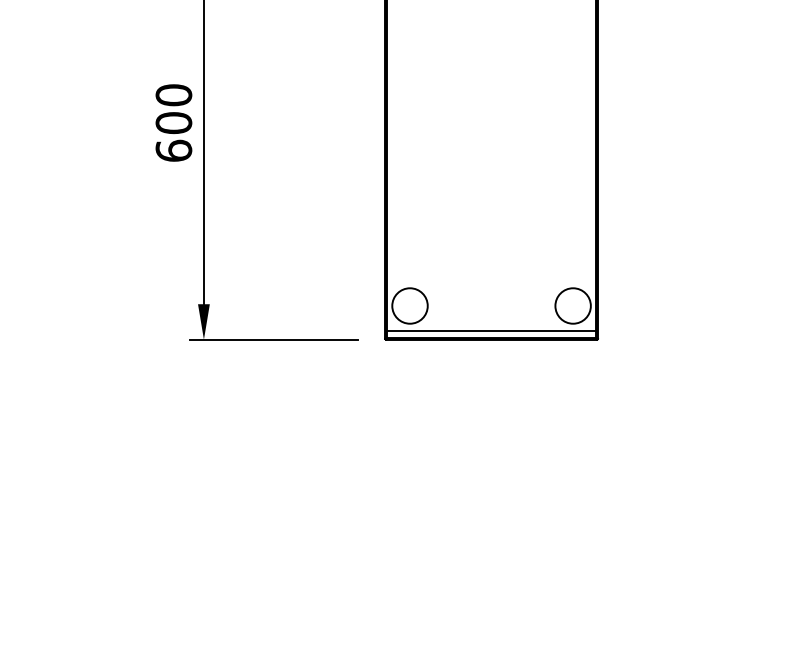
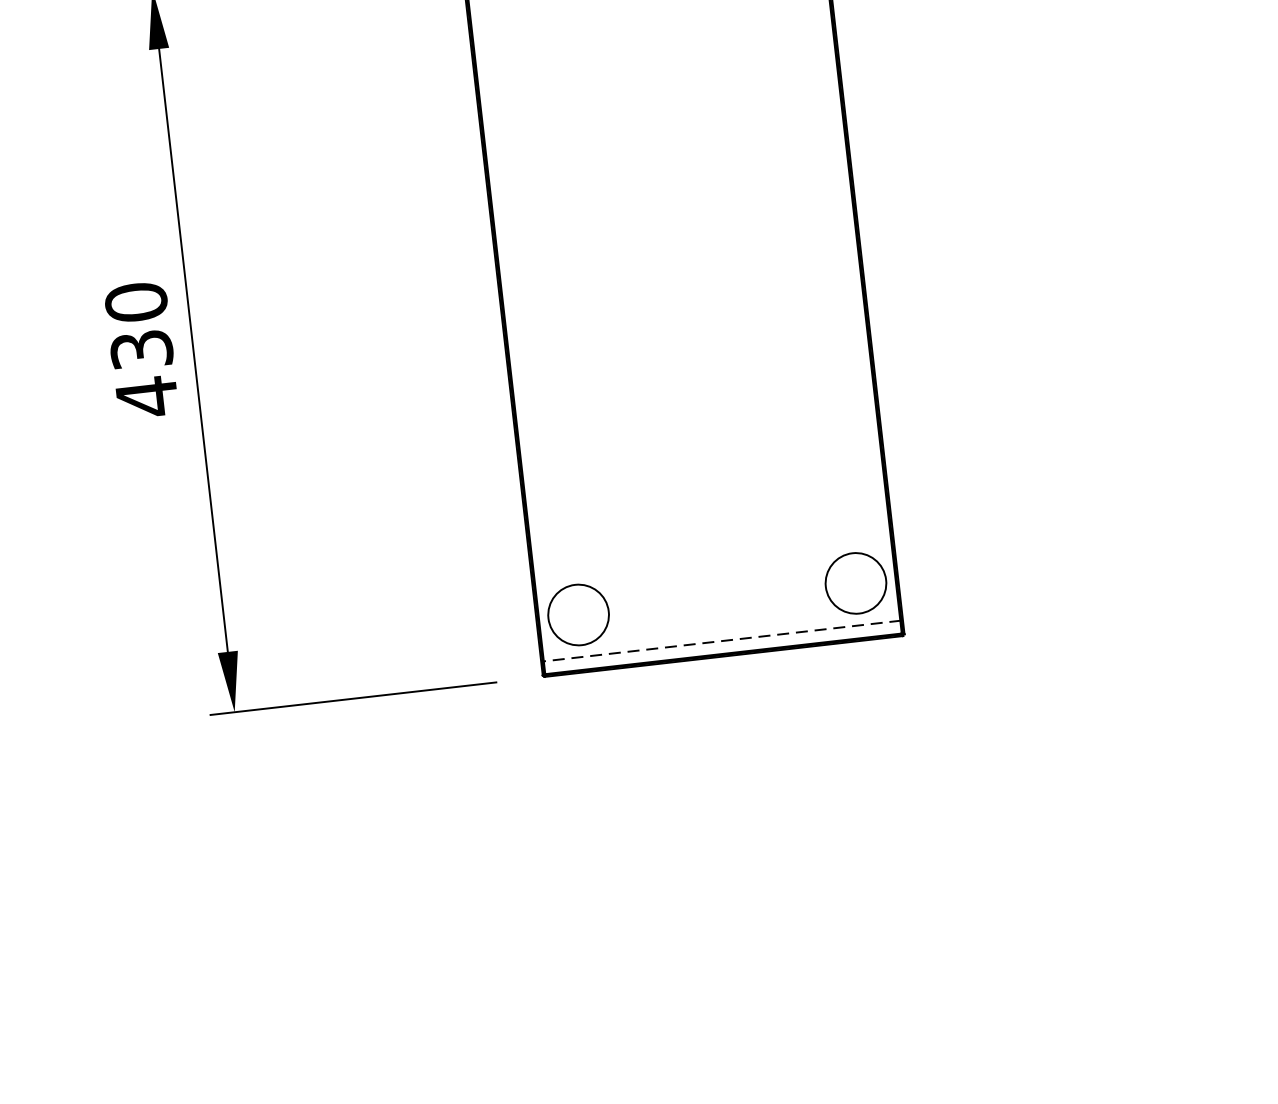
text: (173, 137) -> (143, 374), 600 -> 430
line: (491, 330) -> (721, 640), solid -> dashed

